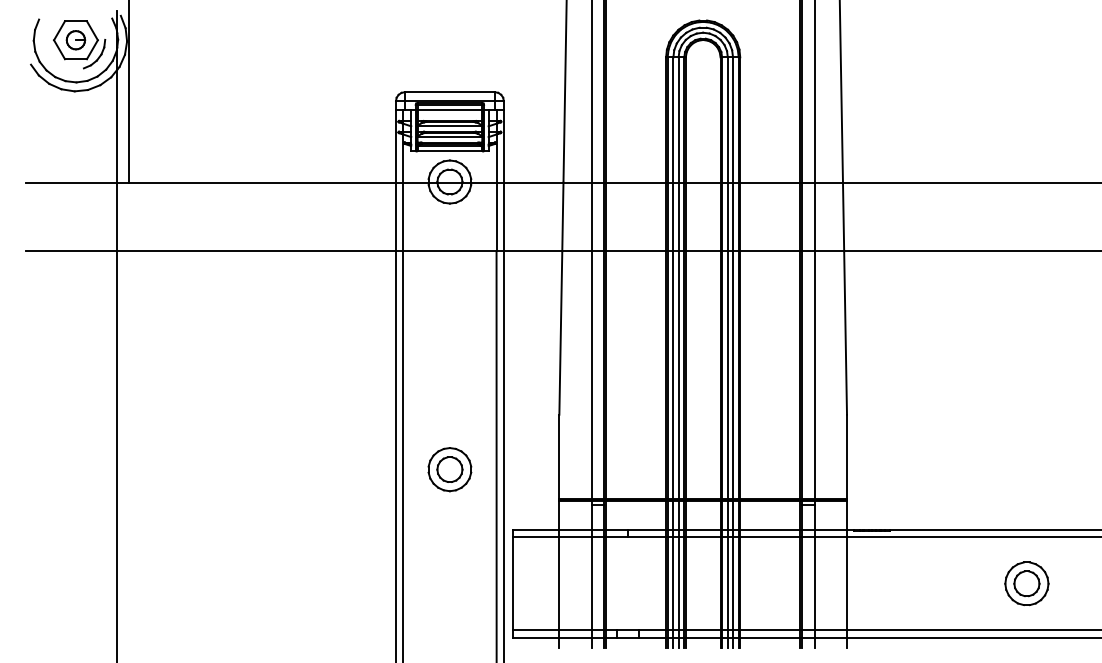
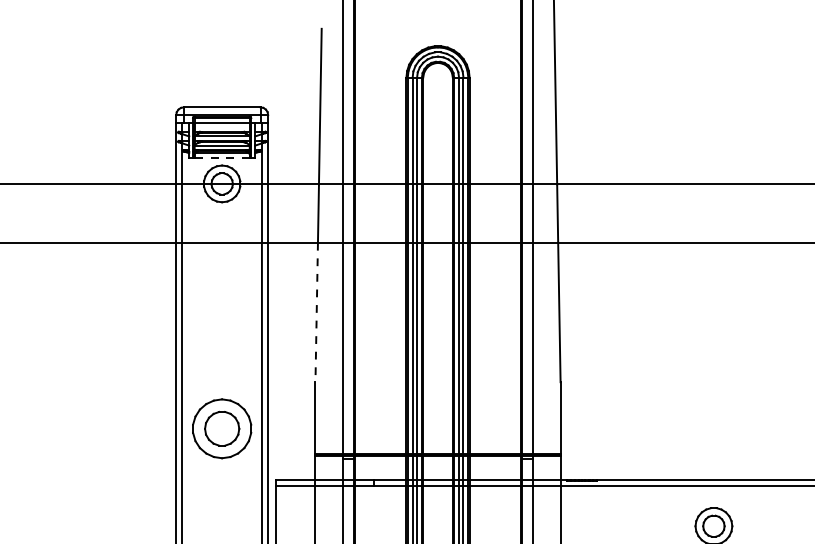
line: (449, 151) -> (221, 157), solid -> dashed
line: (560, 332) -> (316, 312), solid -> dashed
part: (449, 469) -> (221, 428), size x1.6

